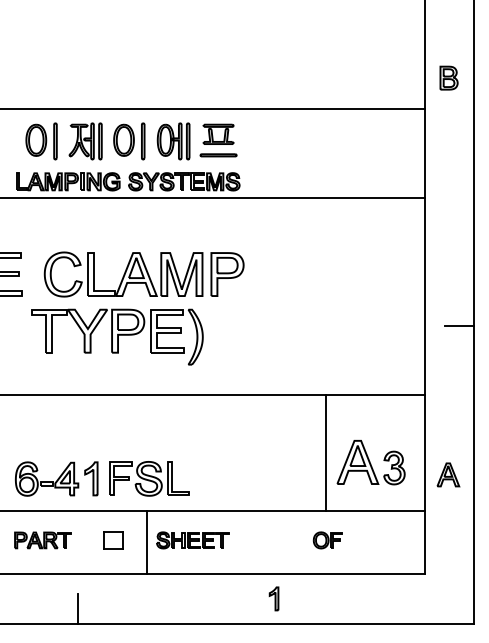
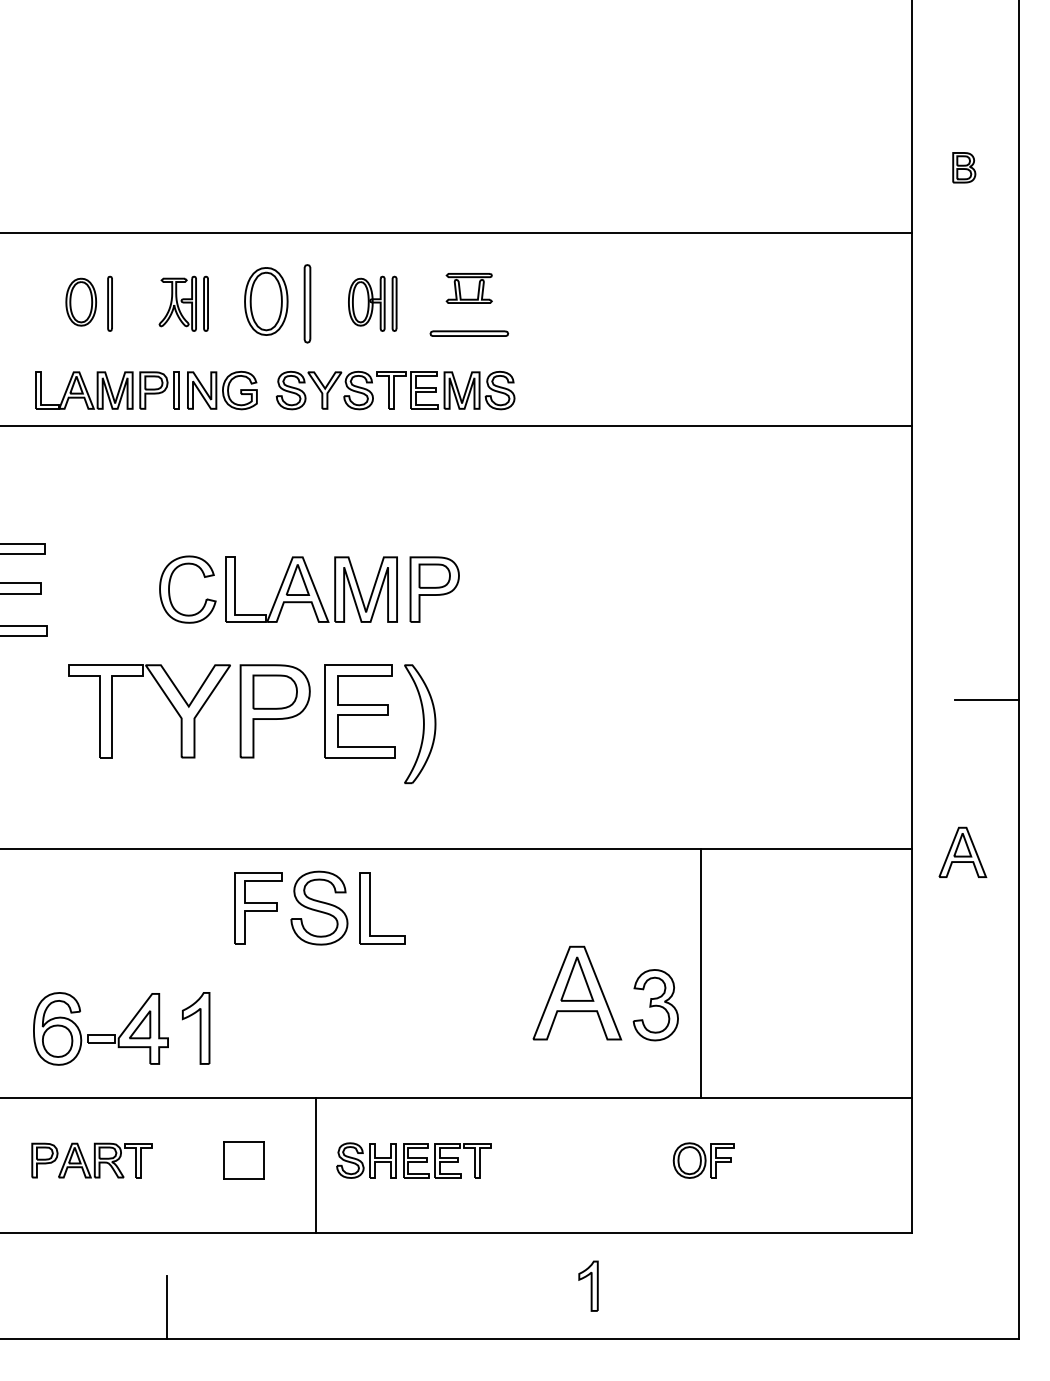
part: (448, 77) -> (963, 166), size x0.6
part: (218, 133) -> (469, 286), size x0.7
part: (41, 141) -> (89, 303), size x0.7
part: (85, 141) -> (183, 303), size x0.7
part: (173, 141) -> (372, 303), size x0.7
part: (143, 274) -> (308, 589), size x0.7
part: (370, 462) -> (604, 993), moved
part: (448, 474) -> (963, 851), moved
part: (149, 478) -> (320, 907), moved

